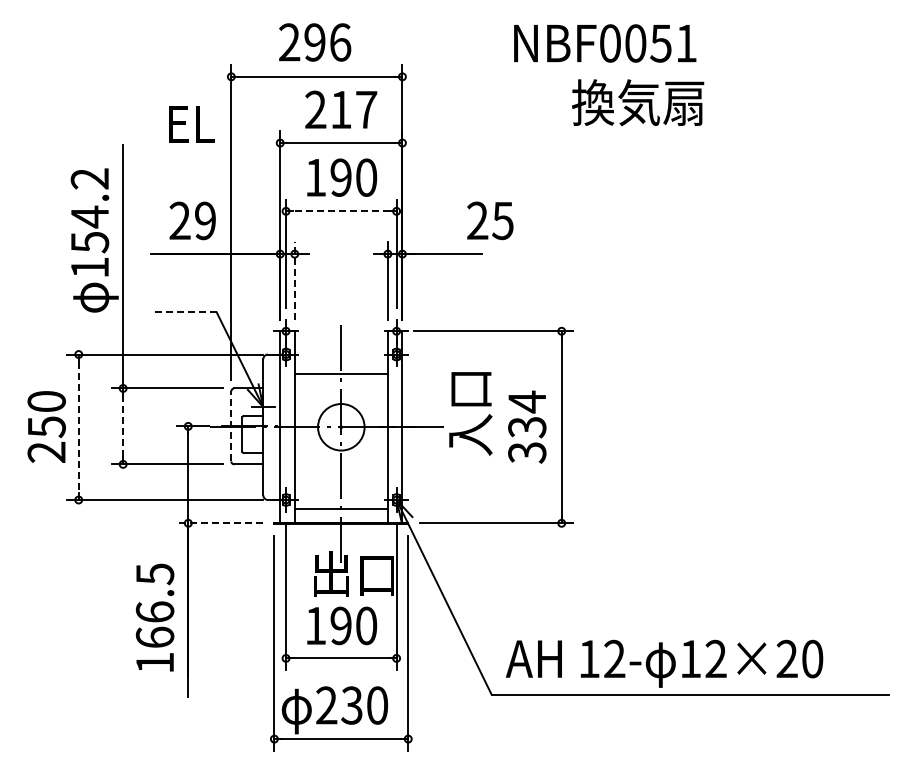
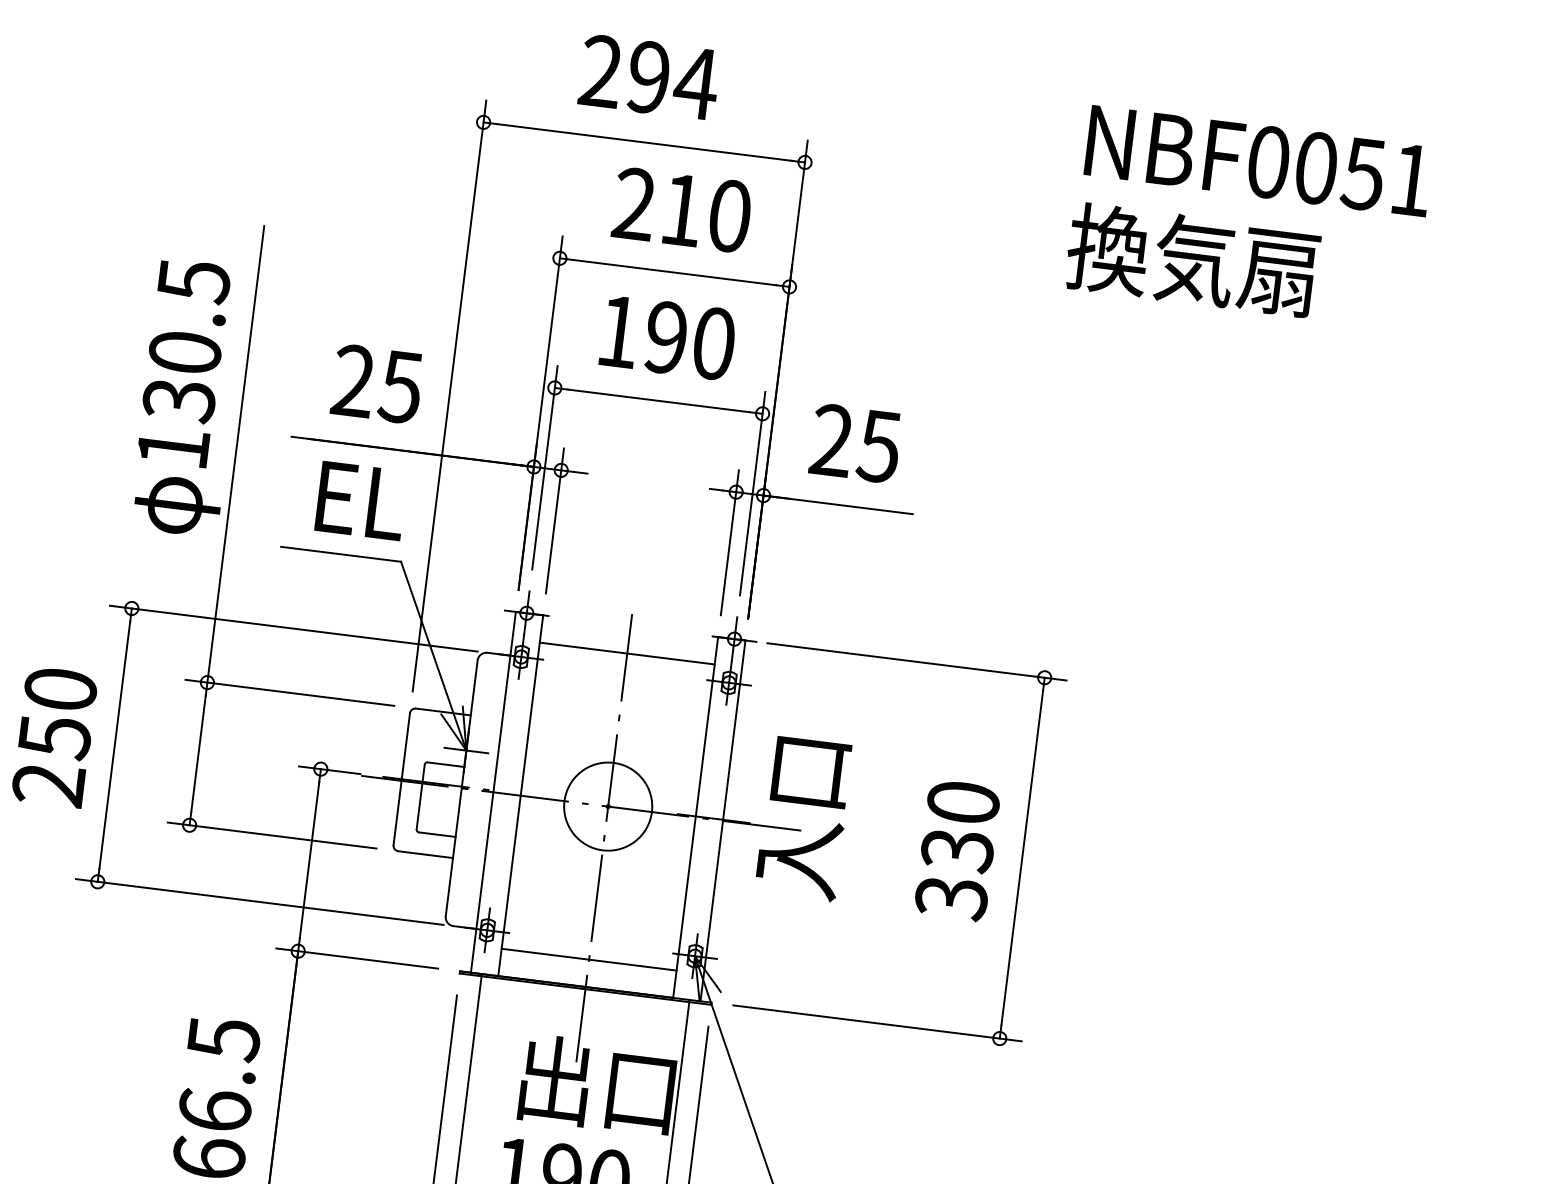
text: (339, 42) -> (694, 83), 296 -> 294
text: (605, 43) -> (1259, 161), moved
text: (638, 102) -> (1193, 259), moved
text: (366, 109) -> (729, 215), 217 -> 210
text: (191, 124) -> (360, 501), moved
text: (89, 210) -> (185, 340), 154.2 -> 130.5
line: (340, 211) -> (657, 400), dashed -> solid
text: (204, 220) -> (399, 386), 29 -> 25
text: (490, 220) -> (856, 442), moved
line: (294, 281) -> (554, 521), dashed -> solid
line: (184, 312) -> (340, 554), dashed -> solid
line: (340, 373) -> (625, 652), moved
text: (527, 401) -> (964, 801), 334 -> 330
text: (470, 413) -> (803, 818), moved
line: (231, 425) -> (402, 777), dashed -> solid
line: (123, 426) -> (199, 754), dashed -> solid
line: (78, 427) -> (114, 745), dashed -> solid
line: (219, 523) -> (356, 958), dashed -> solid

